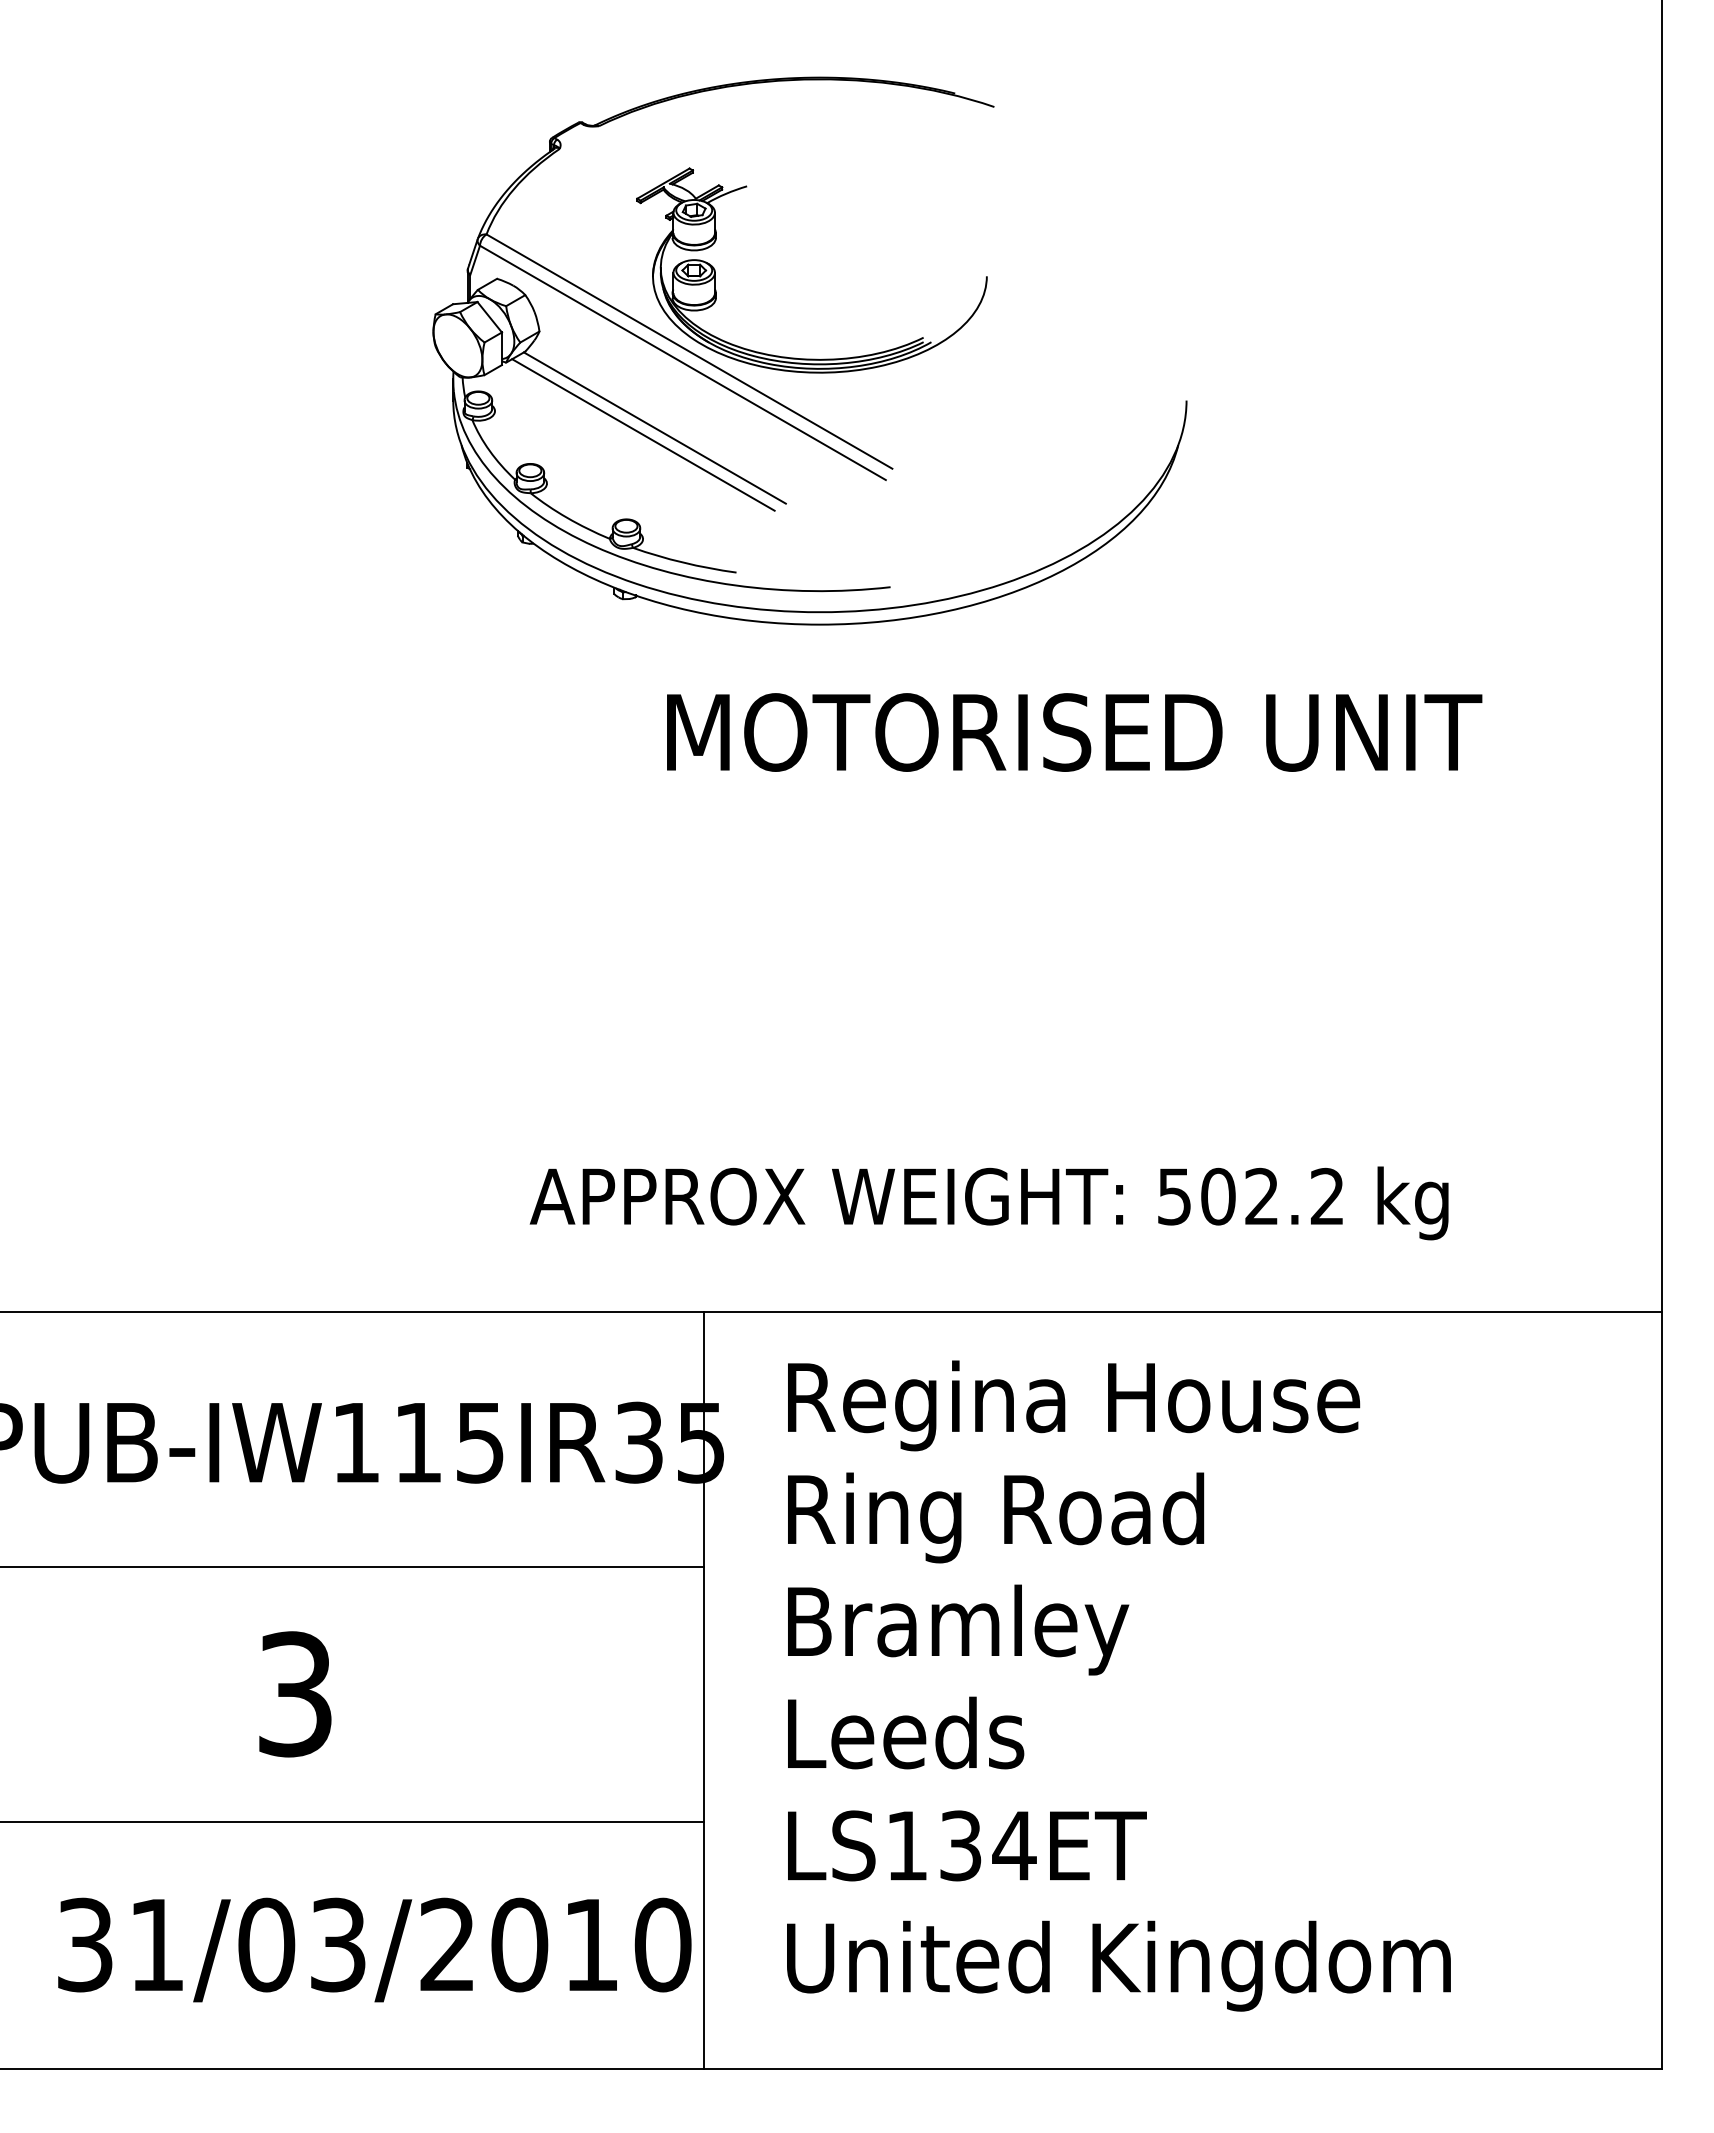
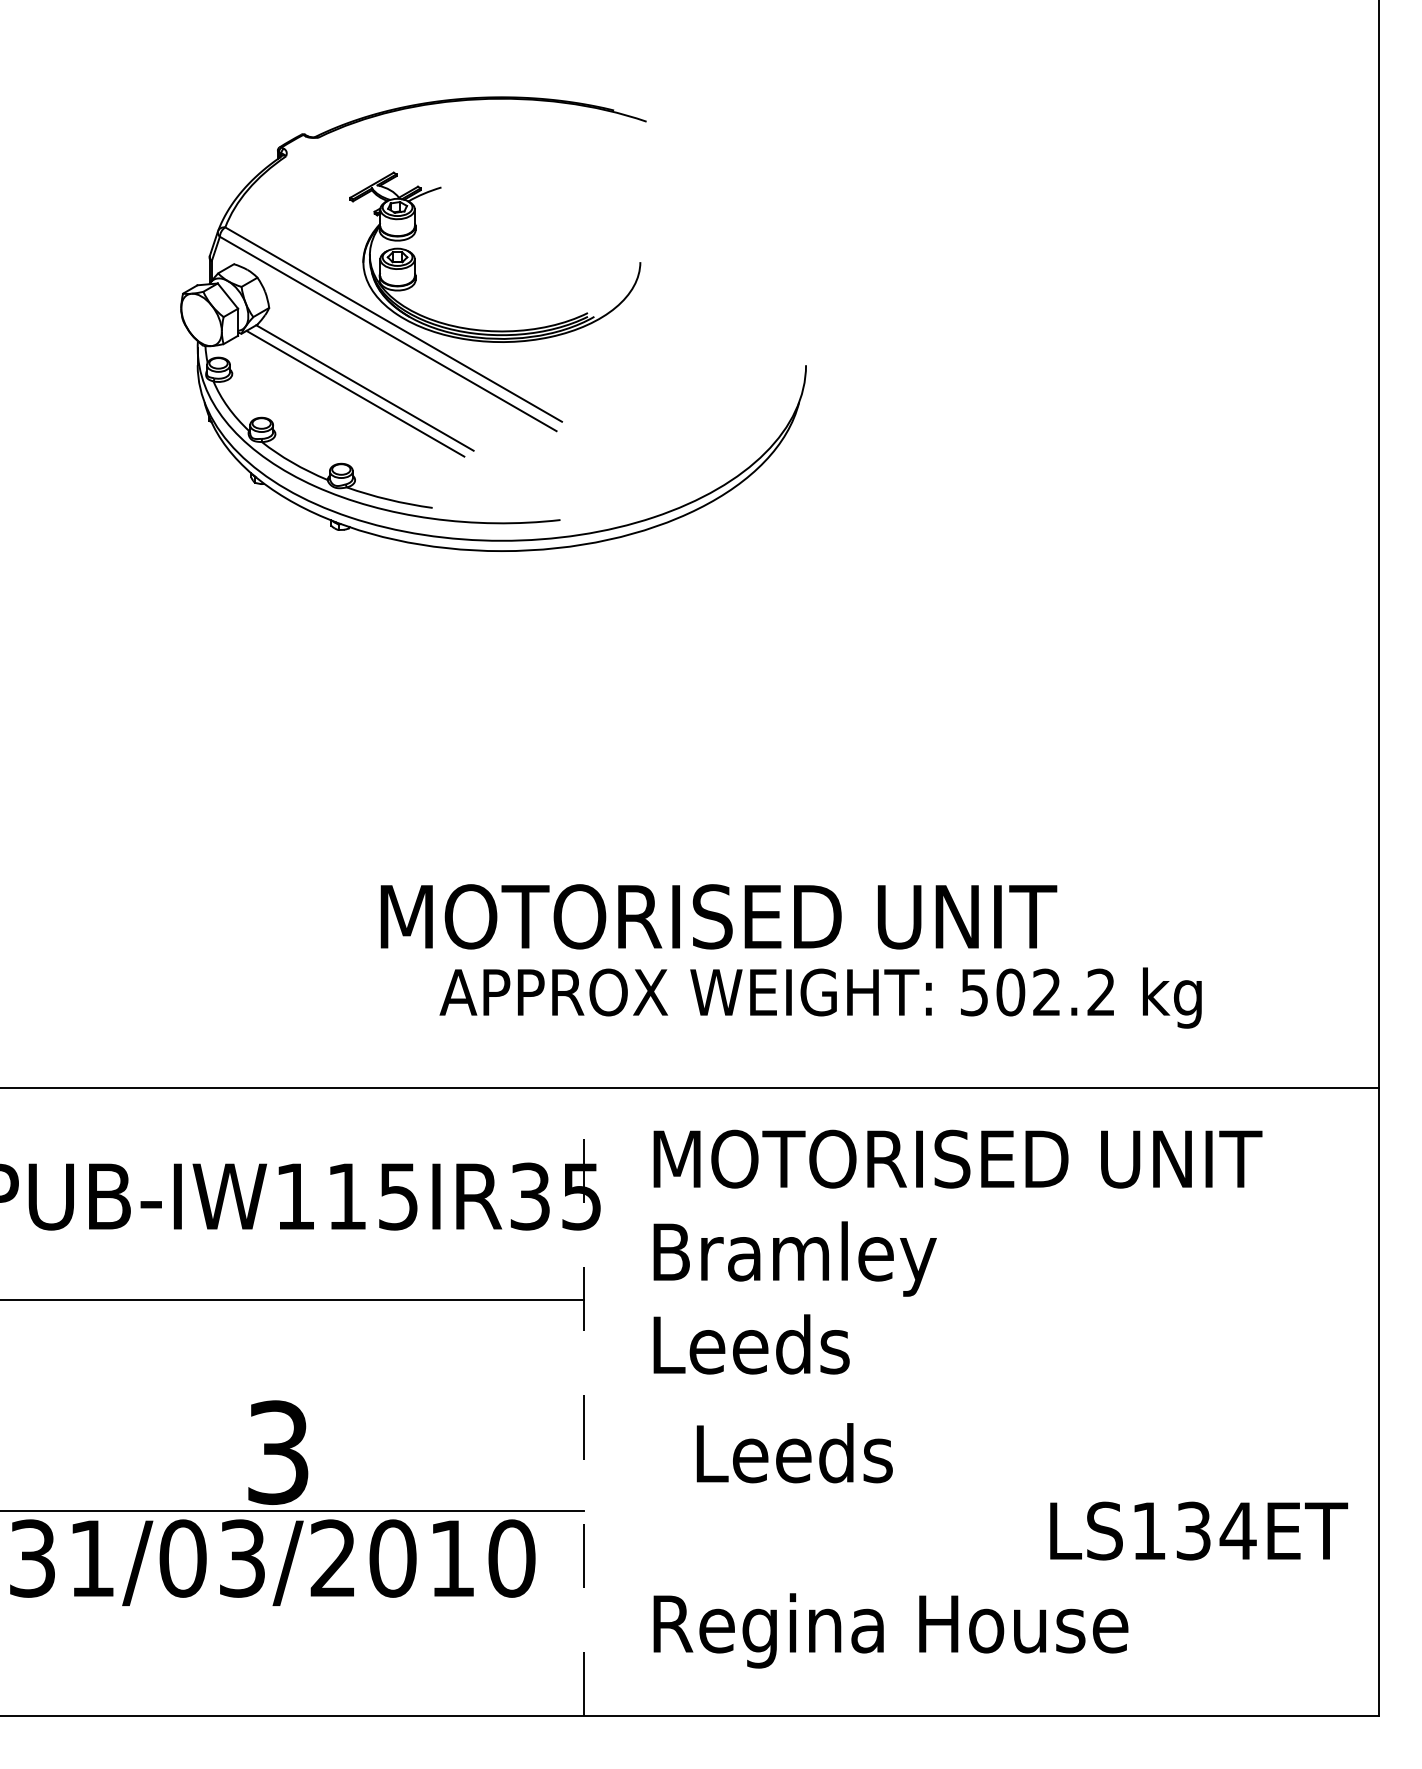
part: (809, 358) -> (493, 330), moved
text: (1074, 732) -> (718, 916), moved
text: (1158, 1405) -> (961, 1165), Regina House -> MOTORISED UNIT
text: (1000, 1517) -> (830, 1258), Ring Road -> Bramley
text: (962, 1629) -> (798, 1351), Bramley -> Leeds
line: (704, 1690) -> (584, 1402), solid -> dashed
text: (295, 1694) -> (278, 1452), moved
text: (906, 1732) -> (795, 1452), moved
text: (967, 1845) -> (1199, 1530), moved
text: (374, 1949) -> (272, 1562), moved
text: (1118, 1965) -> (927, 1630), United Kingdom -> Regina House

